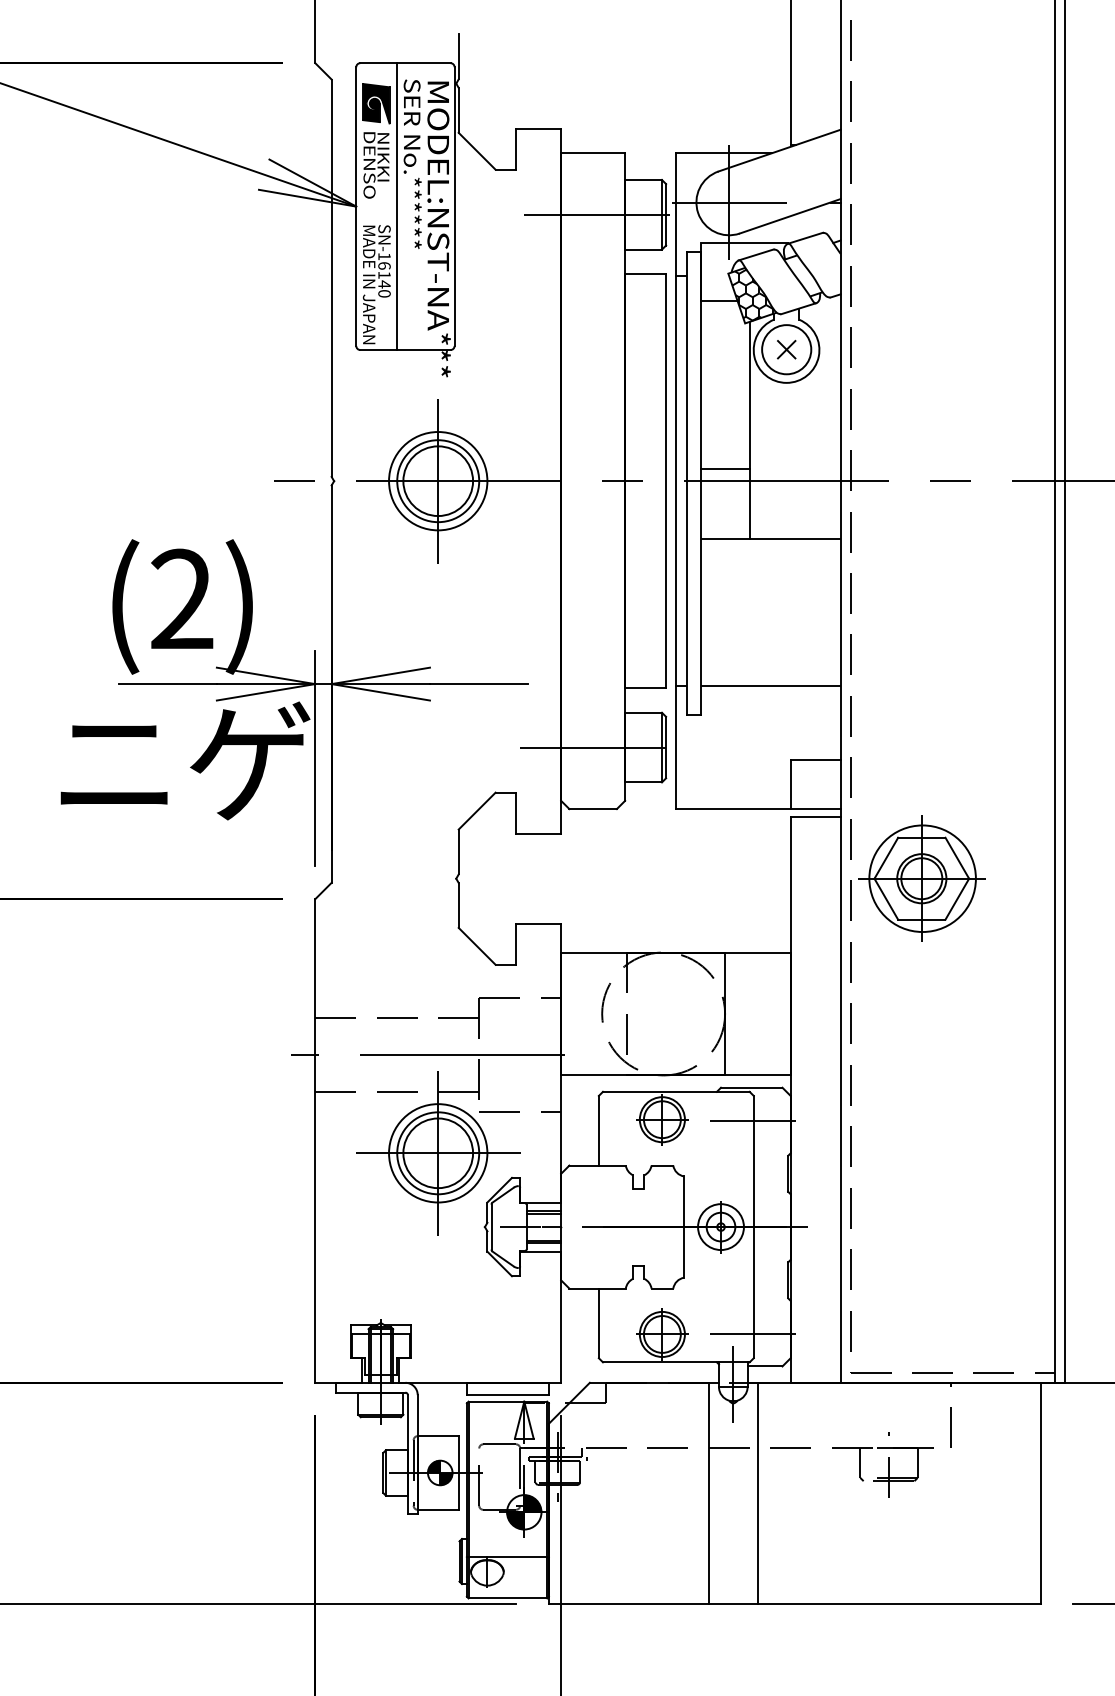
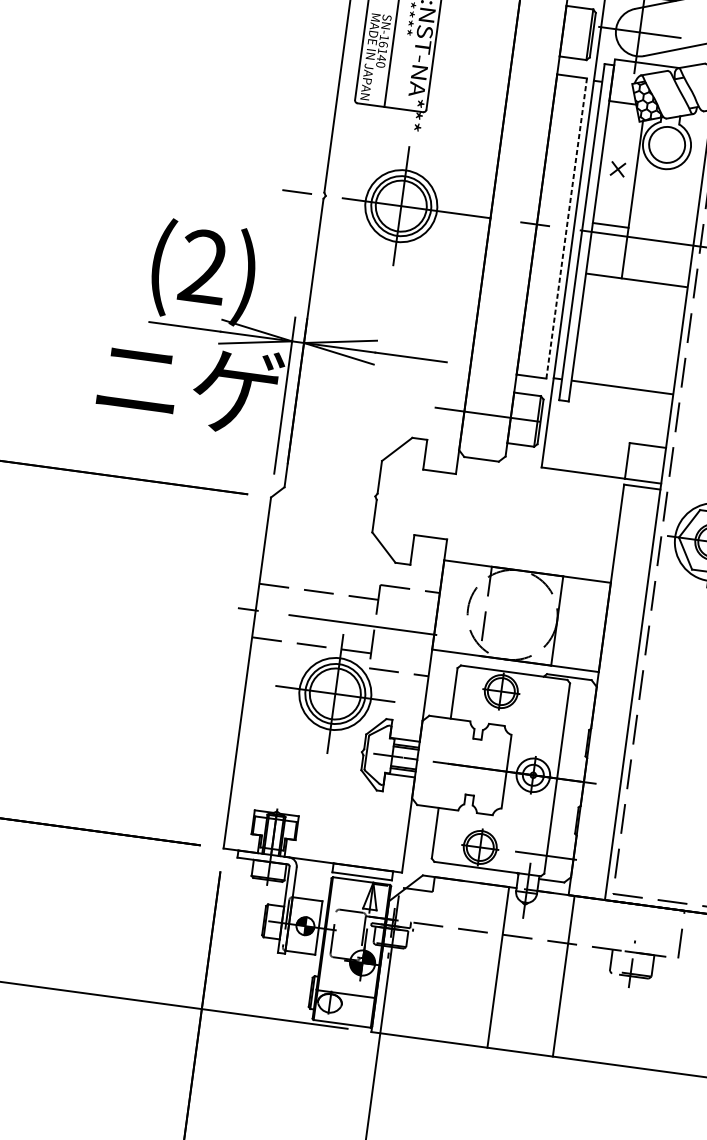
line: (597, 214) -> (543, 28), removed
part: (786, 349) -> (617, 169), moved
line: (666, 481) -> (566, 228), solid -> dashed
line: (752, 1120) -> (566, 701), removed
line: (757, 1493) -> (563, 976), moved

